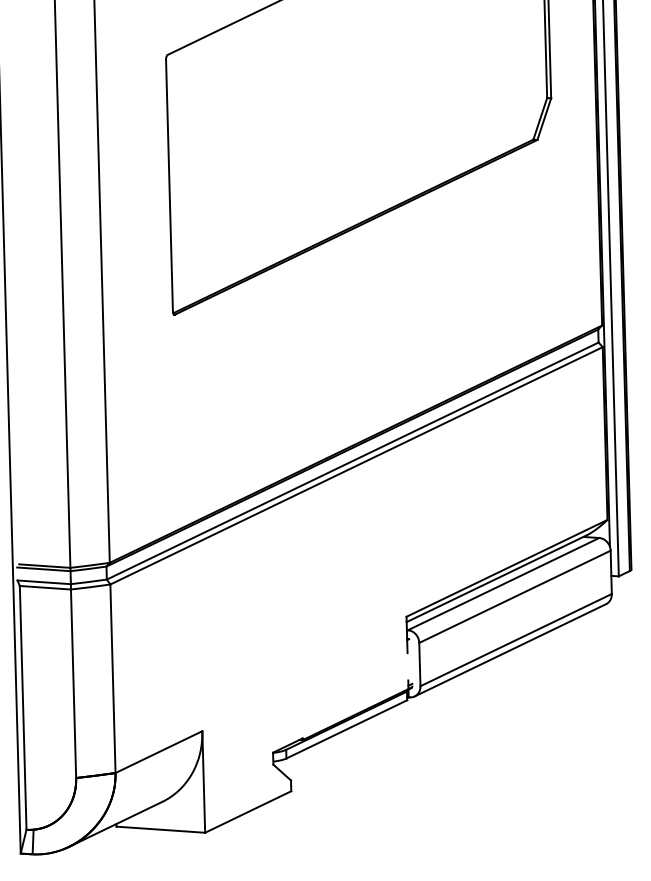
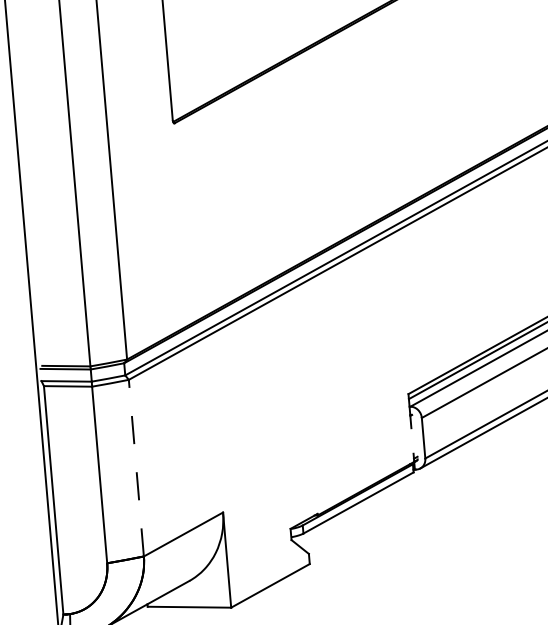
line: (112, 678) -> (135, 467), solid -> dashed

